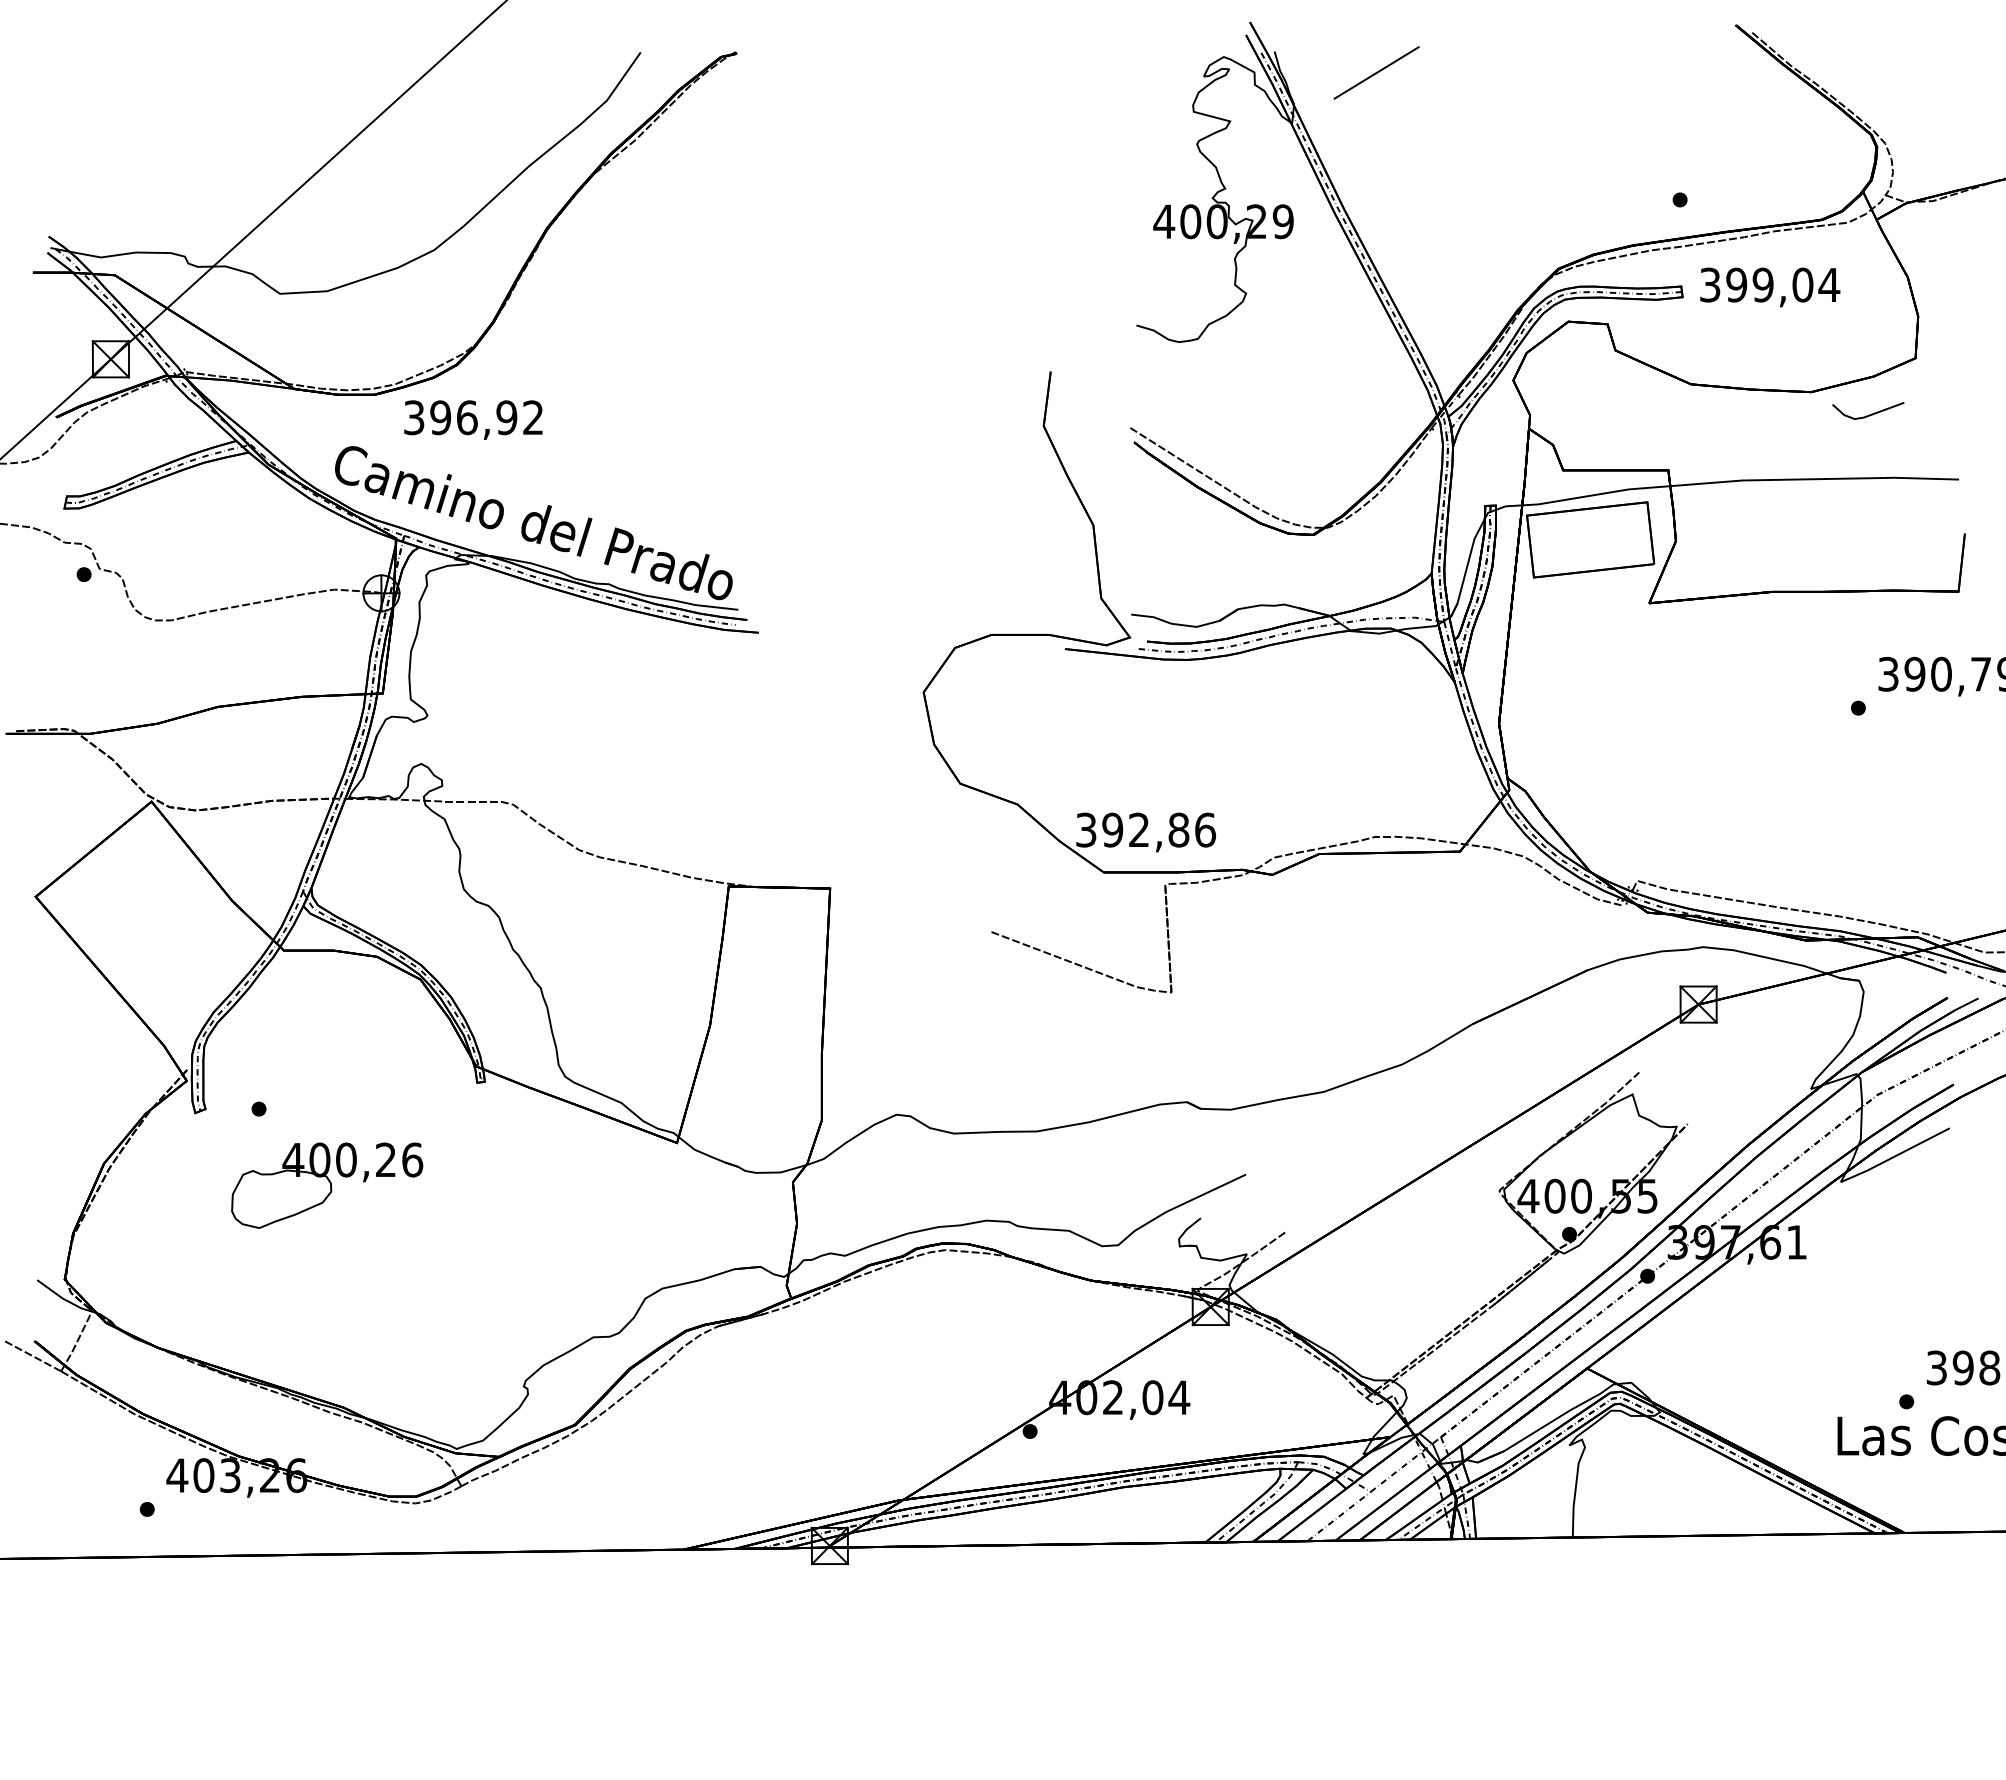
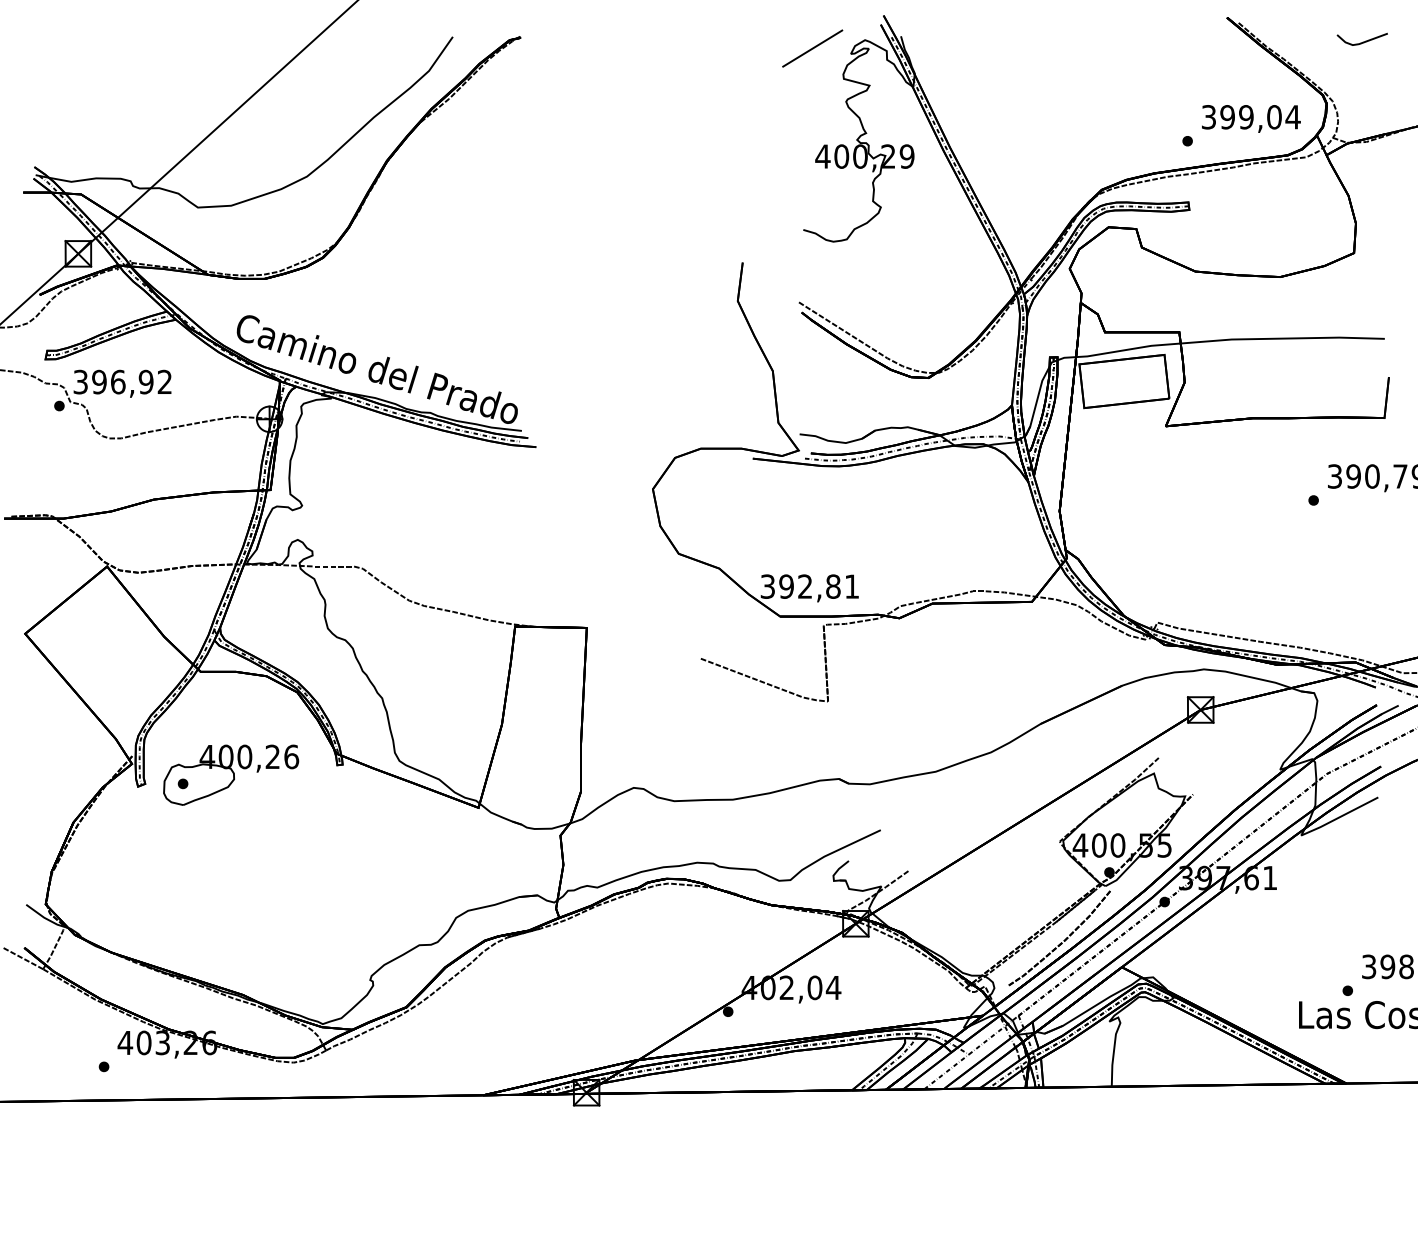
line: (1376, 72) -> (812, 48), moved
text: (1770, 287) -> (1251, 118), moved
line: (1868, 414) -> (1362, 41), moved
text: (473, 419) -> (122, 383), moved
text: (1205, 829) -> (852, 586), 392,86 -> 392,81
part: (327, 1185) -> (231, 774), moved
part: (1501, 1333) -> (1061, 942), added

